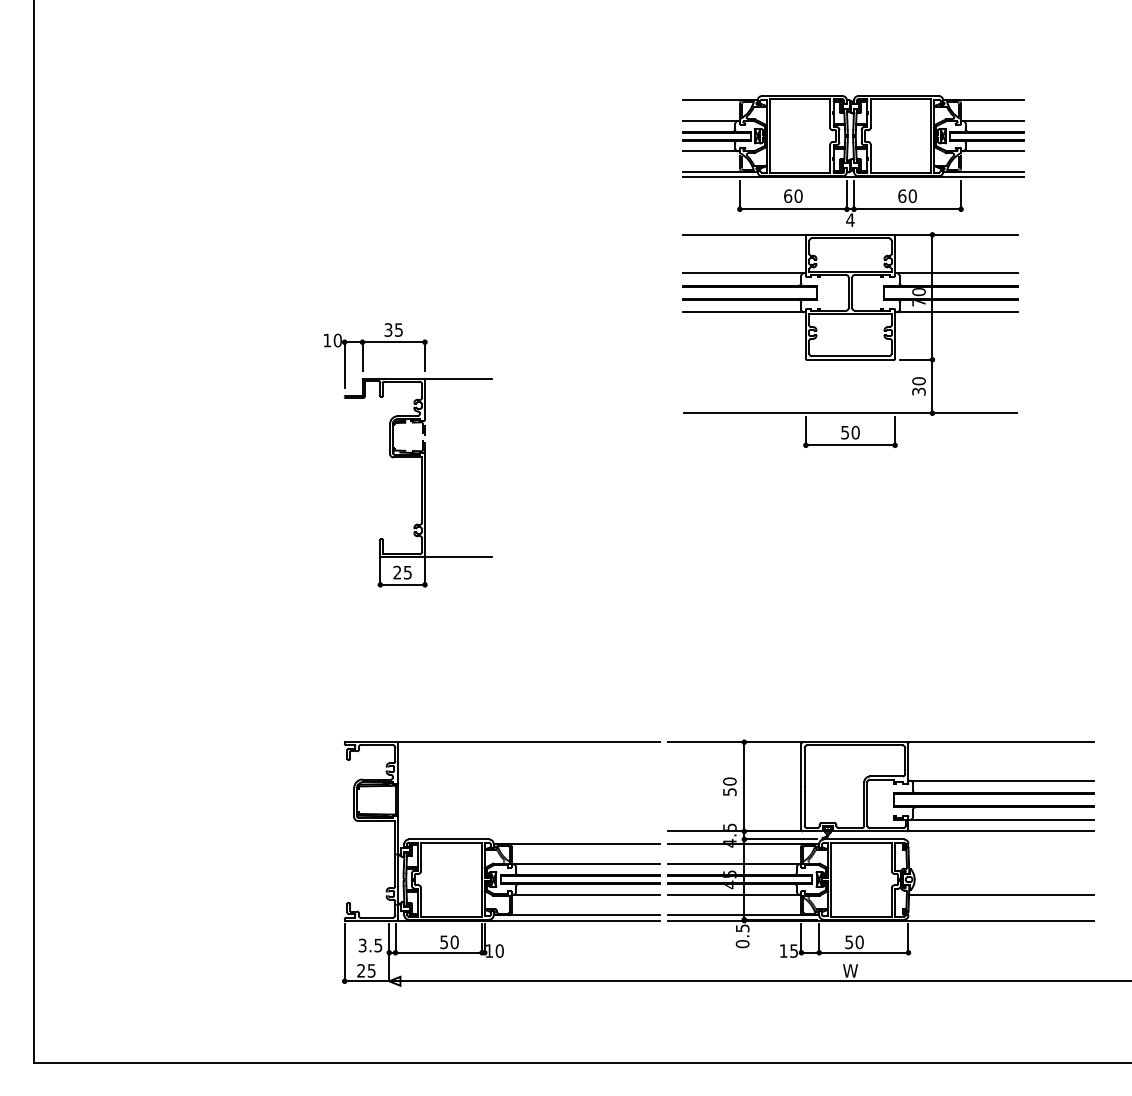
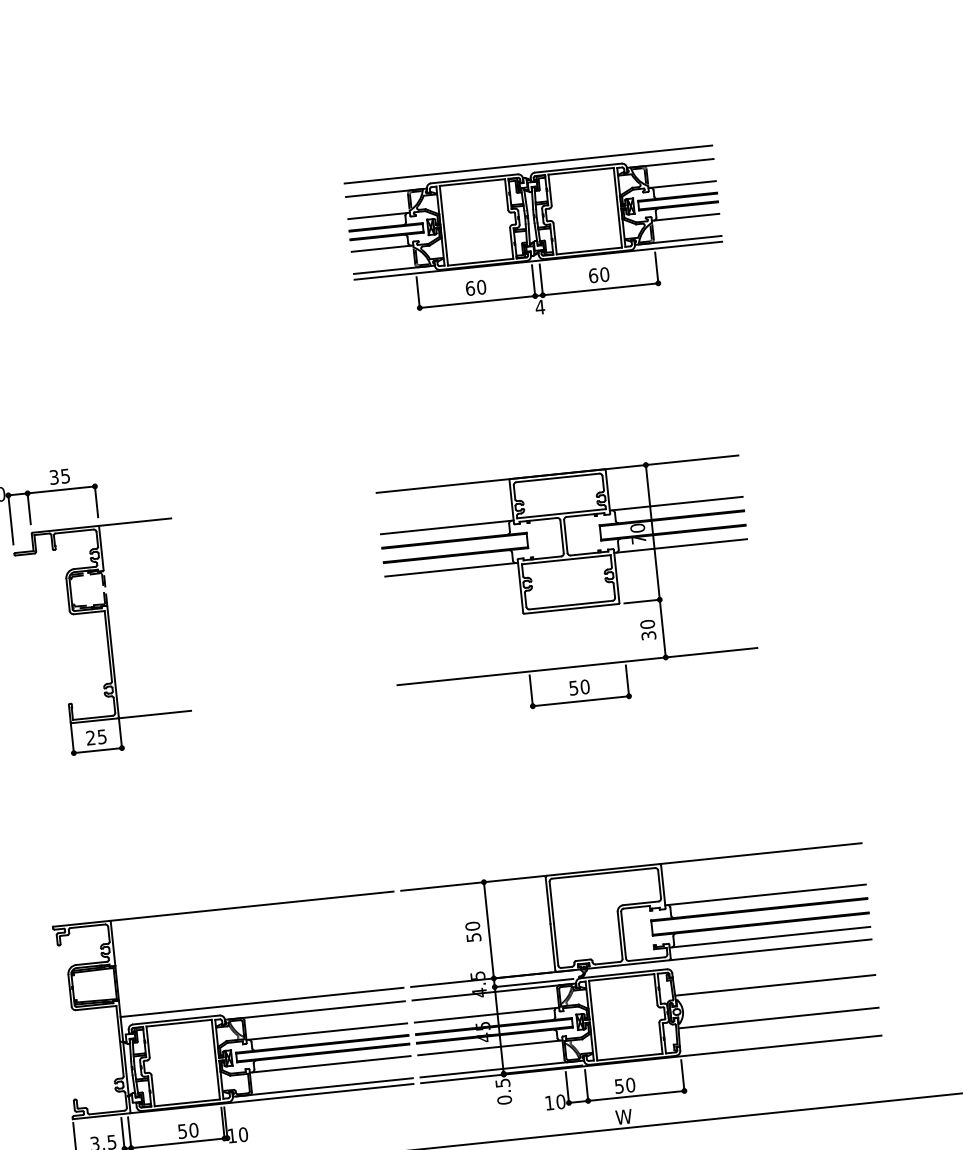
line: (852, 88) -> (527, 165), added
part: (850, 339) -> (569, 587), moved
line: (529, 831) -> (262, 1002), added
line: (1001, 864) -> (774, 985), added
text: (794, 950) -> (561, 1101), 15 -> 10

